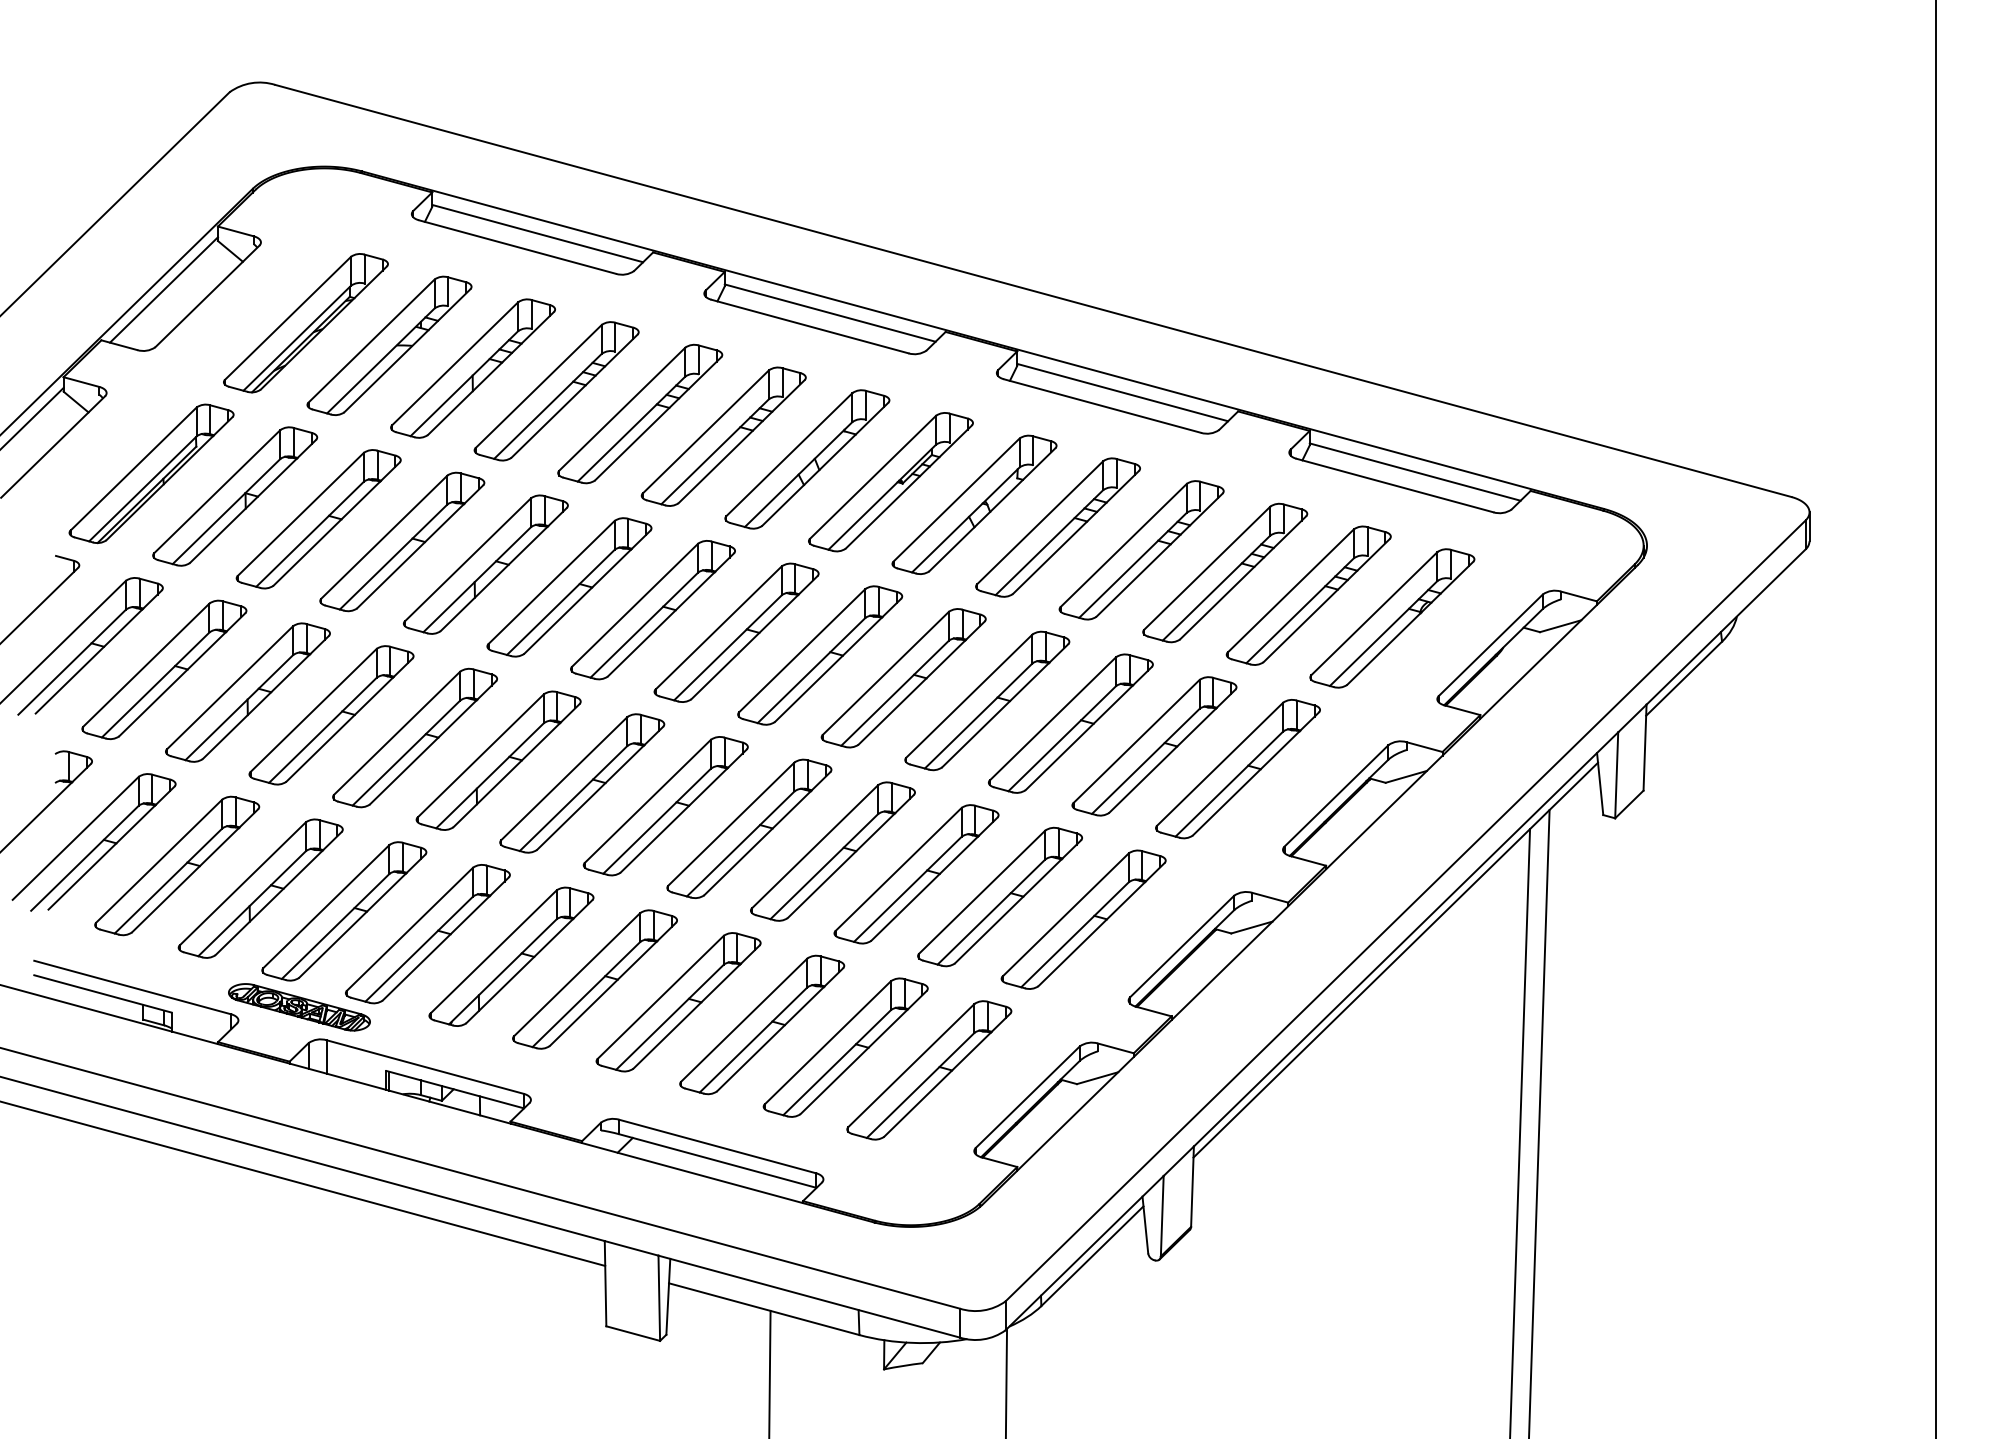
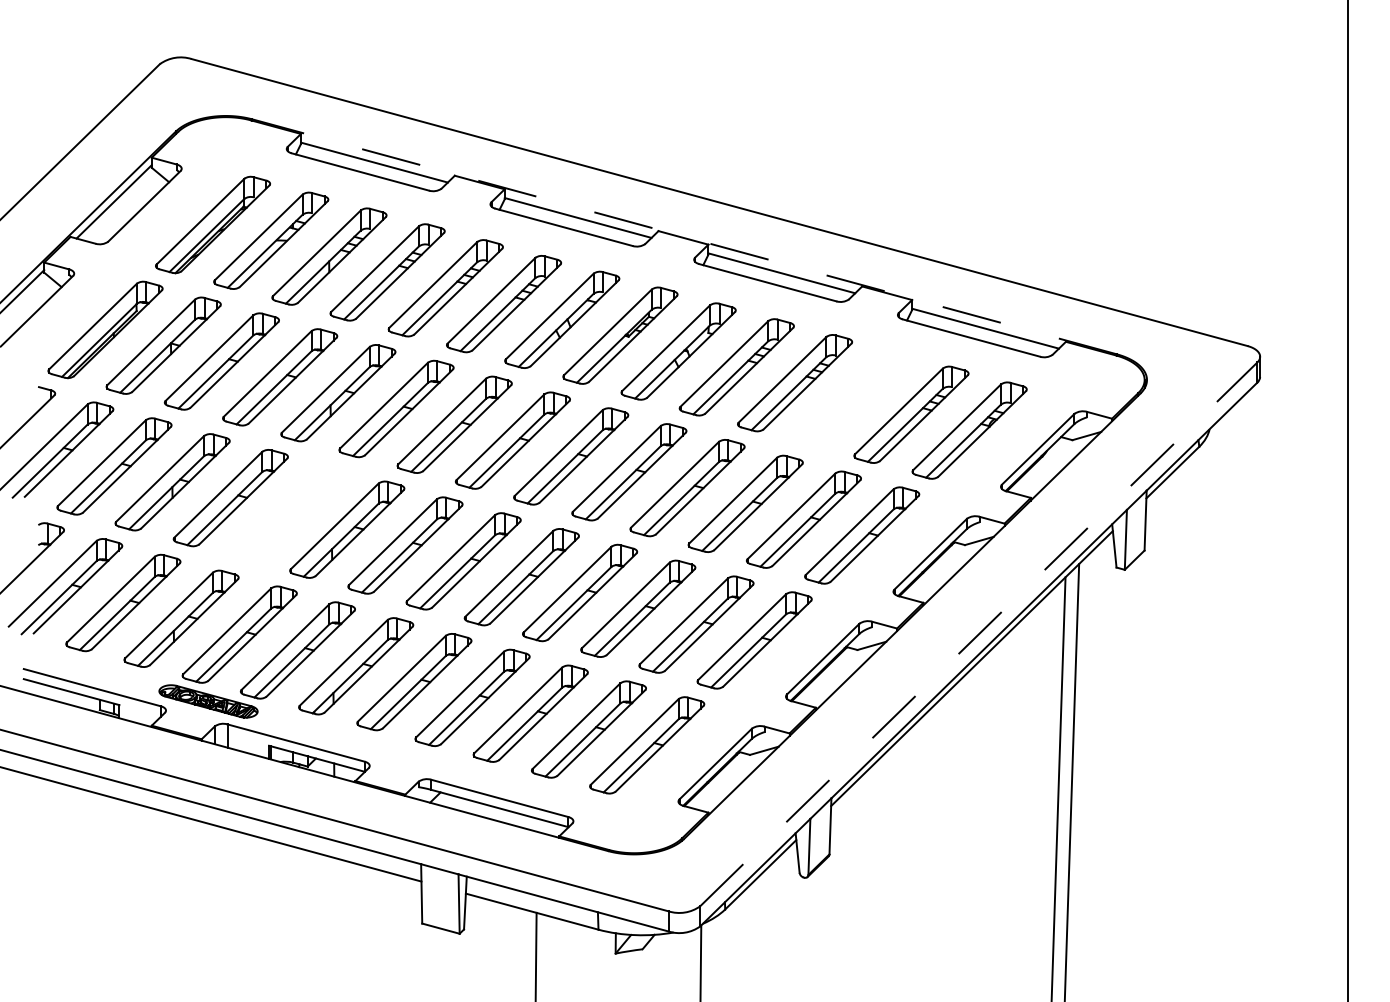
line: (982, 339) -> (684, 236), solid -> dashed
part: (1225, 572) -> (853, 398), removed
part: (415, 737) -> (289, 513), removed
line: (1406, 909) -> (979, 633), solid -> dashed

